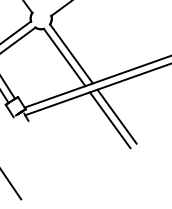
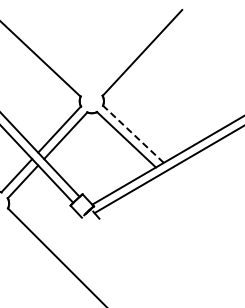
line: (71, 54) -> (133, 134), solid -> dashed
line: (116, 116) -> (197, 194), removed
line: (109, 120) -> (190, 200), removed

